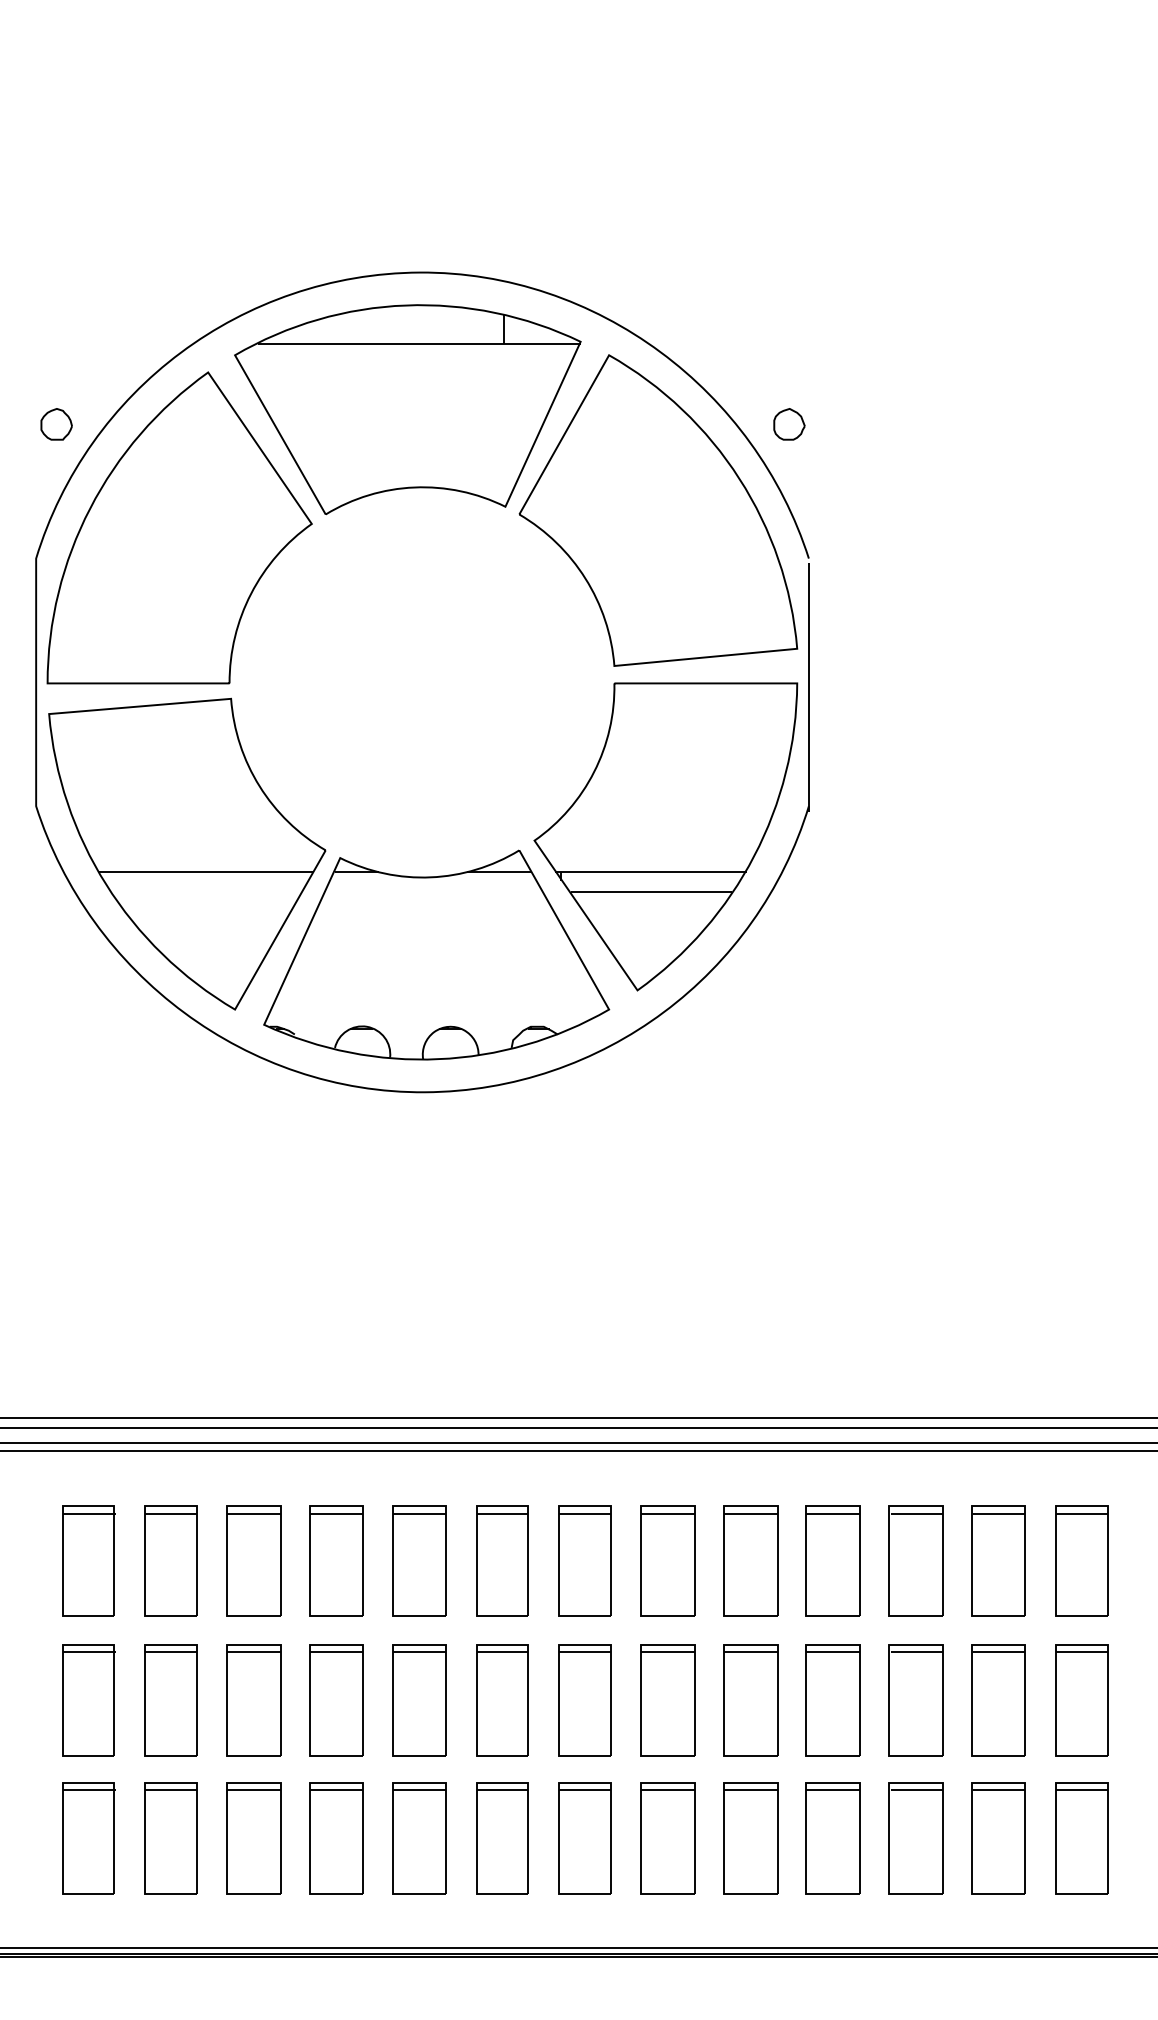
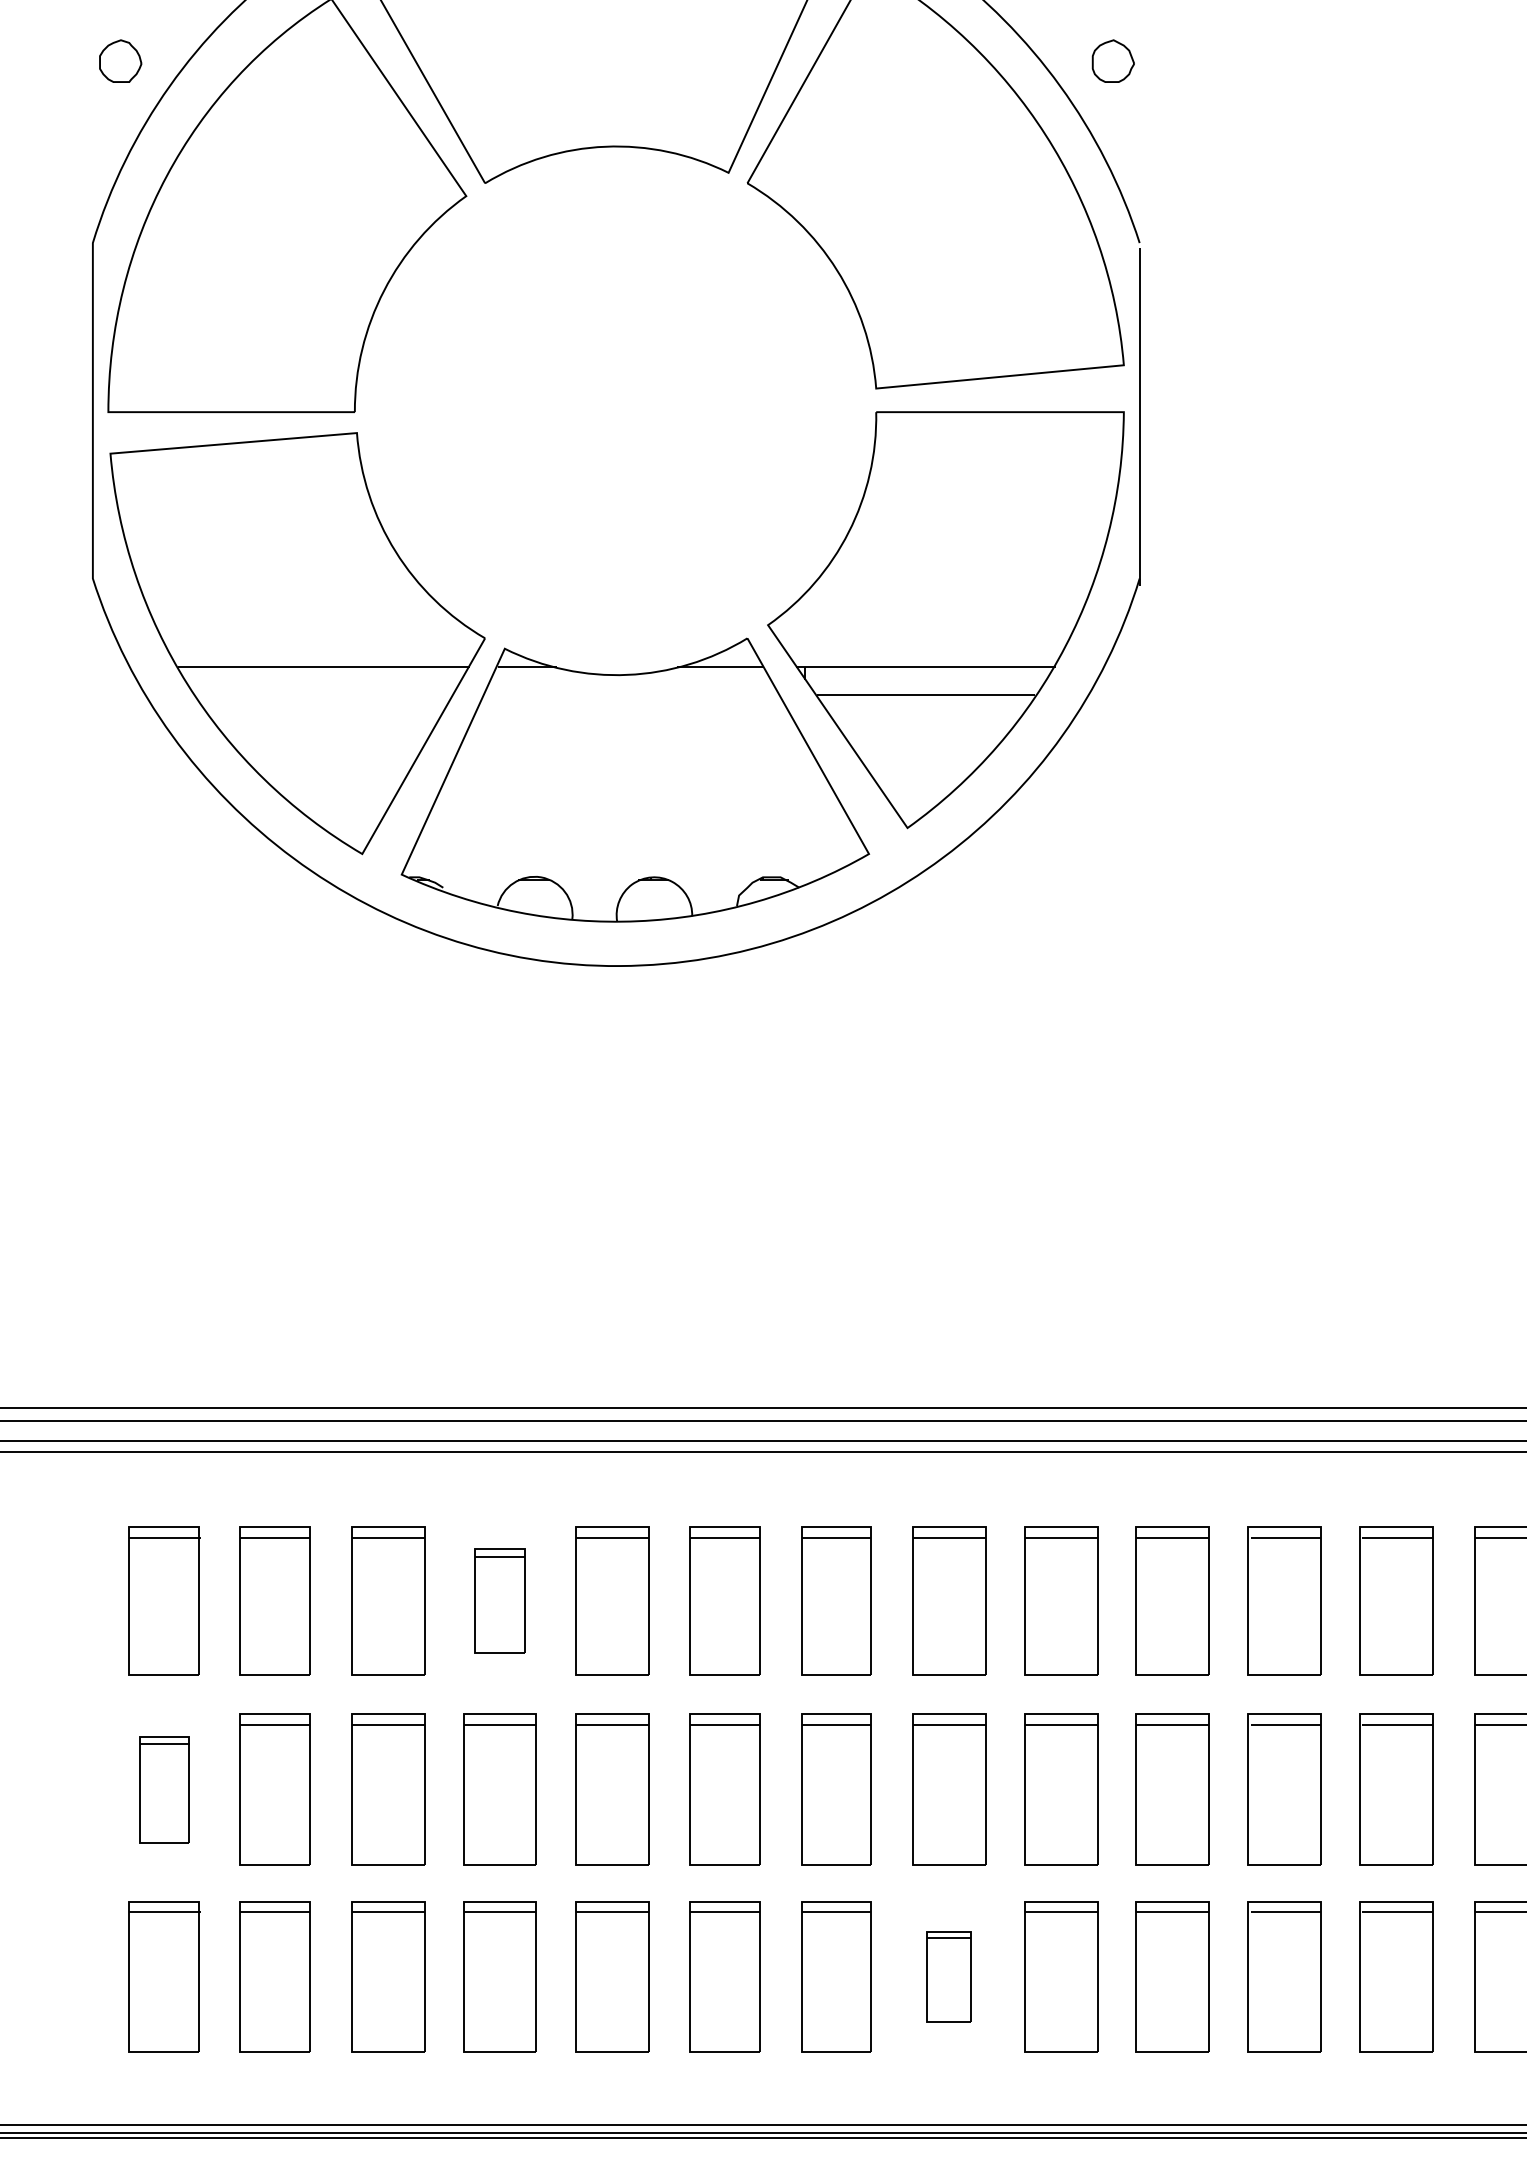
part: (336, 1560) -> (499, 1600), size x0.7
part: (88, 1700) -> (163, 1790), size x0.7
part: (667, 1838) -> (948, 1976), size x0.6

